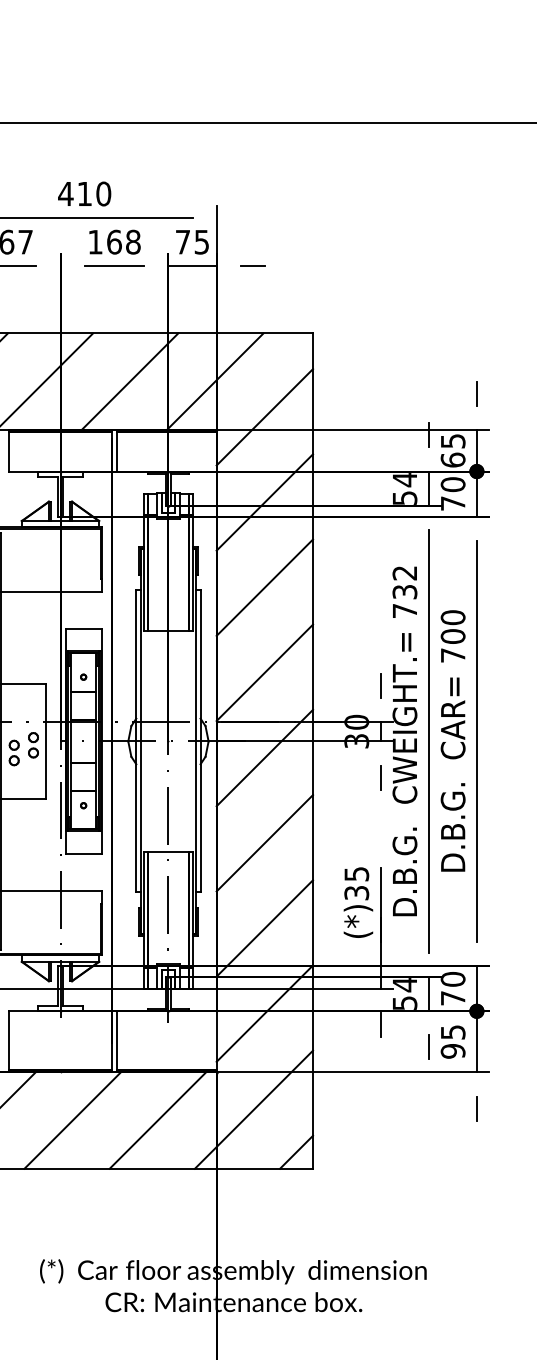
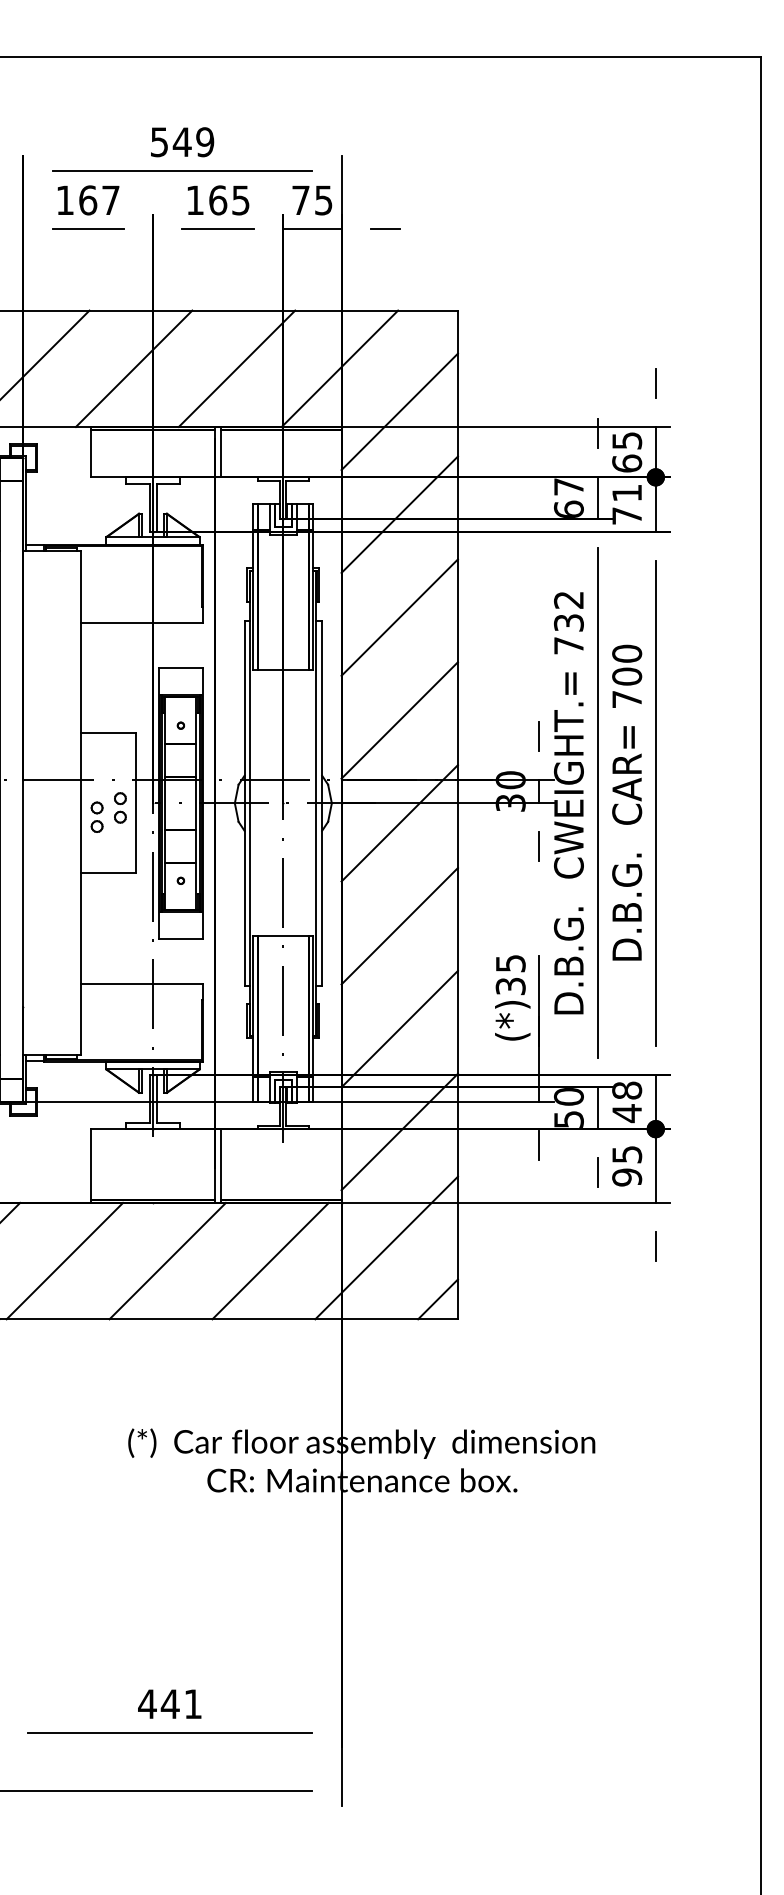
text: (84, 194) -> (182, 142), 410 -> 549
text: (132, 242) -> (240, 200), 168 -> 165
text: (453, 484) -> (627, 493), 70 -> 71
text: (404, 488) -> (568, 497), 54 -> 67
text: (404, 985) -> (568, 1097), 54 -> 50
text: (452, 989) -> (626, 1102), 70 -> 48

